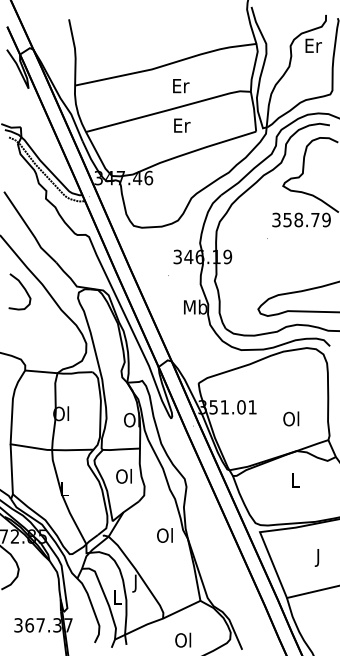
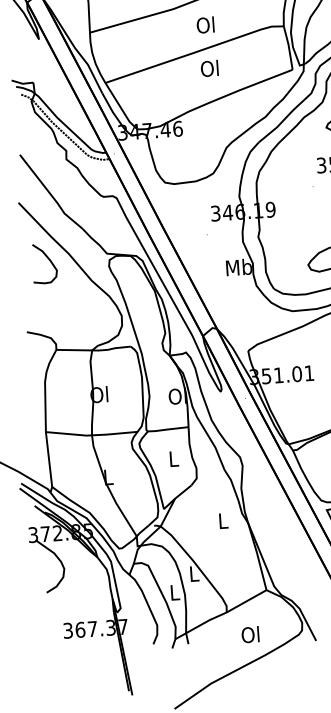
text: (180, 85) -> (205, 24), Er -> Ol
text: (181, 125) -> (210, 68), Er -> Ol
text: (123, 475) -> (172, 458), Ol -> L
text: (164, 535) -> (222, 520), Ol -> L
text: (136, 583) -> (194, 575), J -> L

